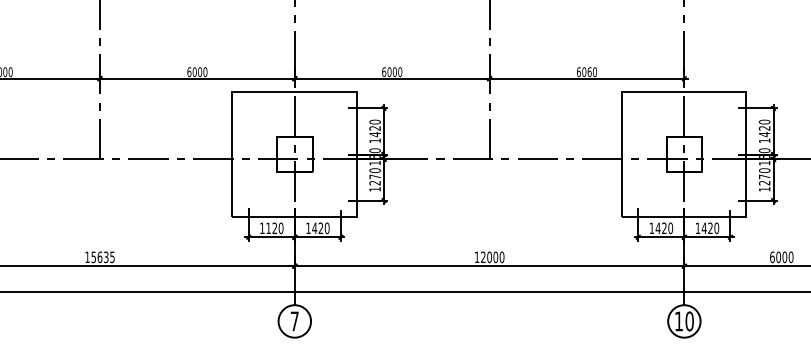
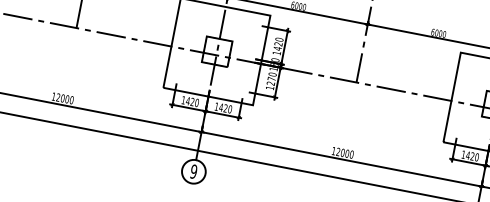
text: (589, 71) -> (440, 33), 6060 -> 6000
text: (268, 227) -> (188, 100), 1120 -> 1420
text: (102, 257) -> (64, 98), 15635 -> 12000
text: (294, 321) -> (193, 171), 7 -> 9

